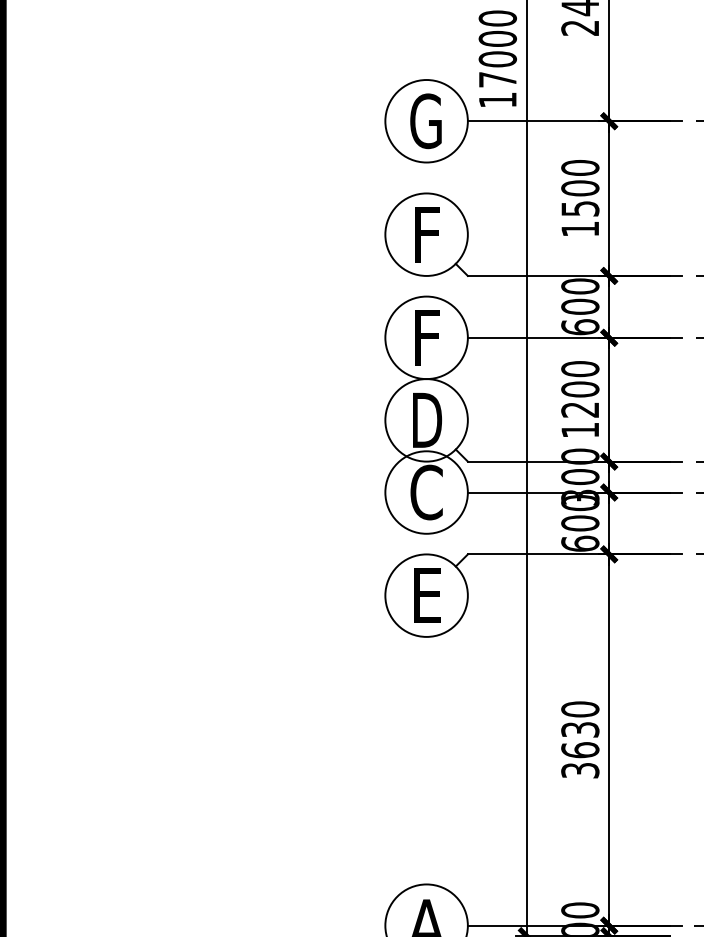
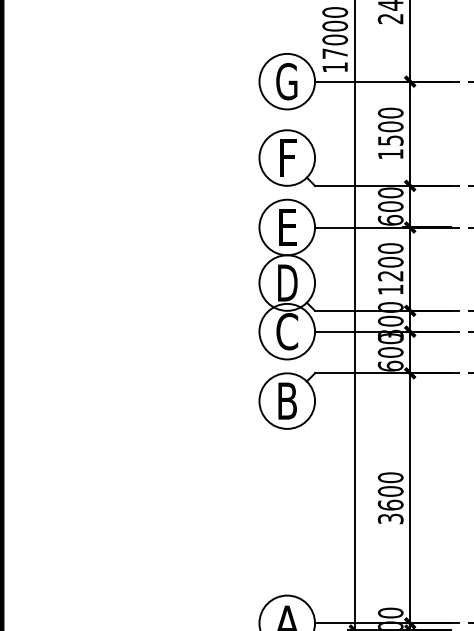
text: (426, 337) -> (287, 227), F -> E
text: (426, 594) -> (287, 400), E -> B
text: (579, 729) -> (390, 491), 3630 -> 3600

